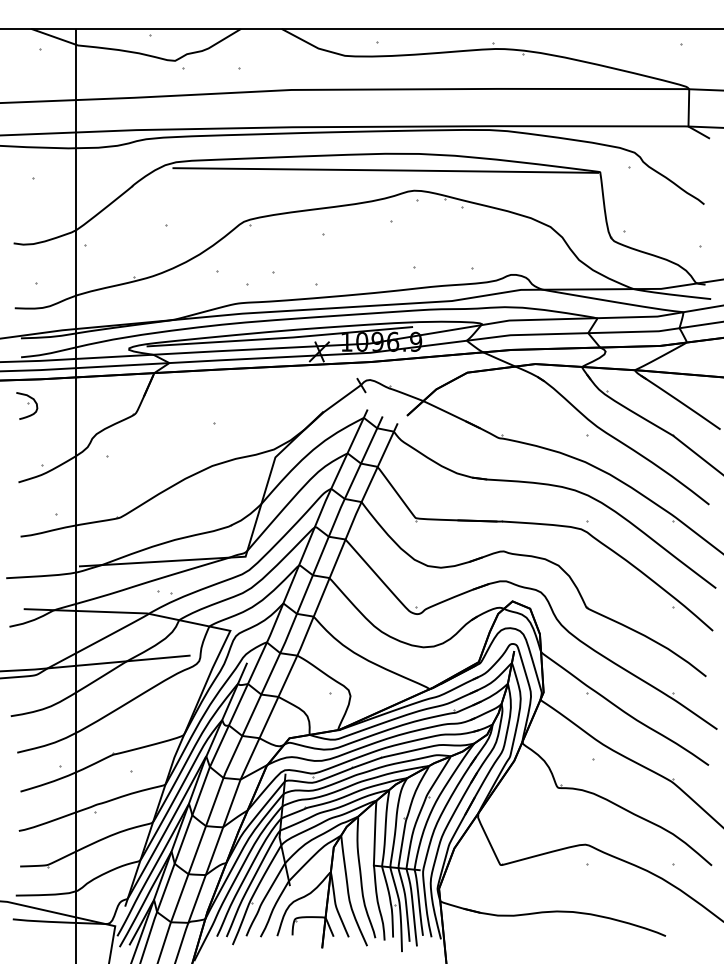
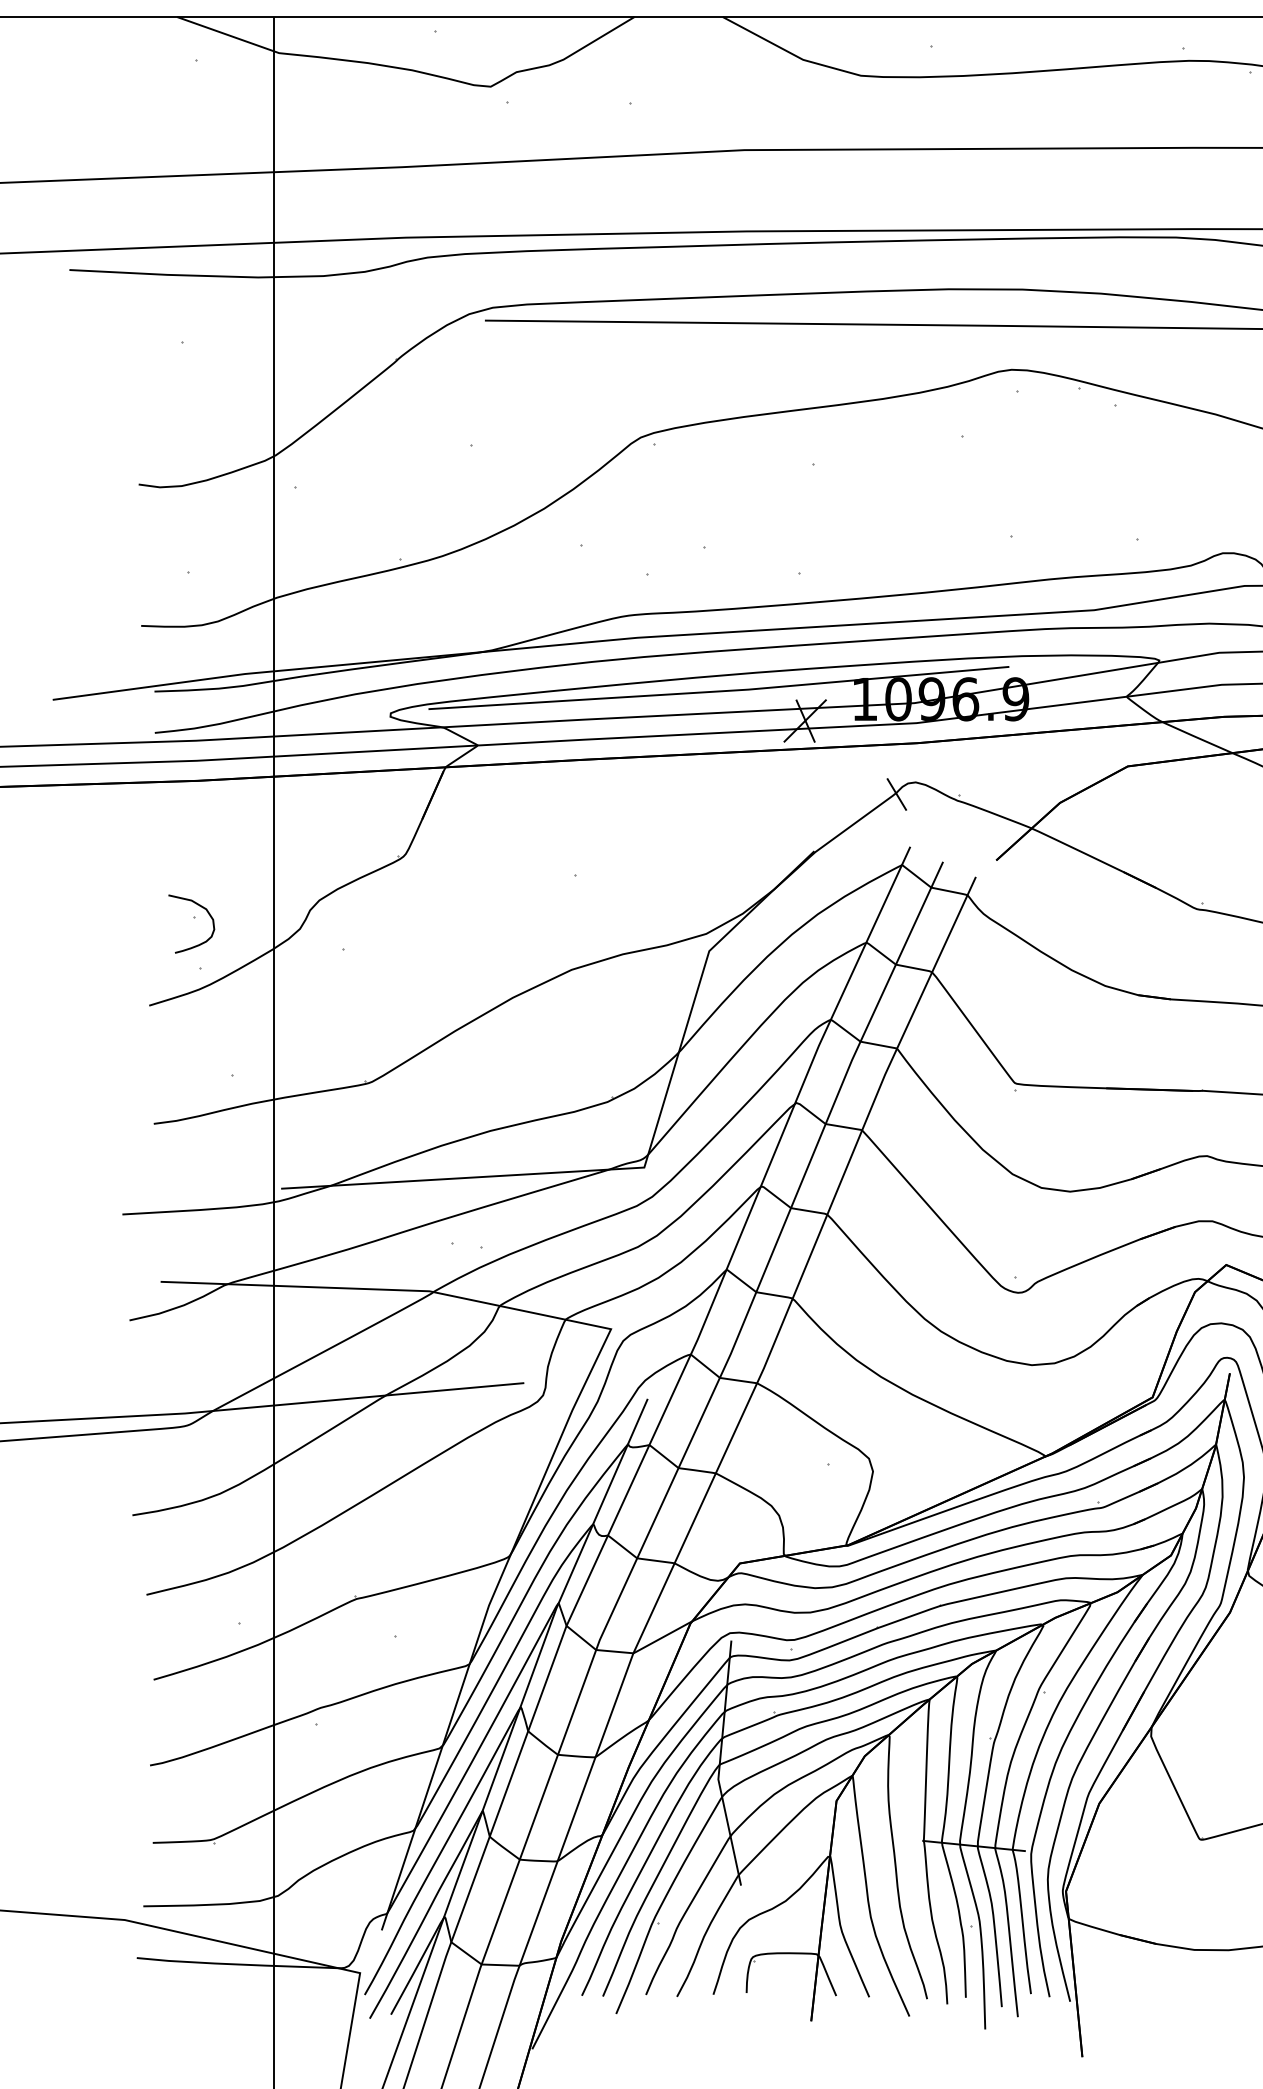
part: (27, 405) -> (192, 922), moved

